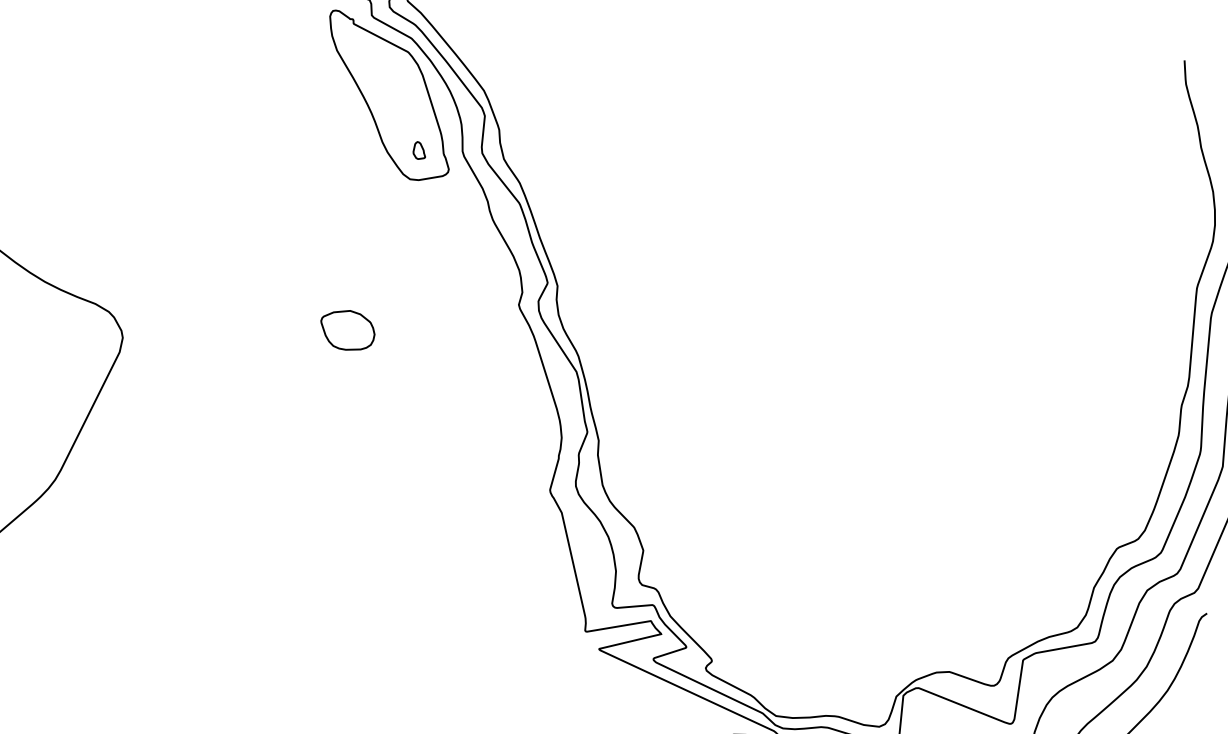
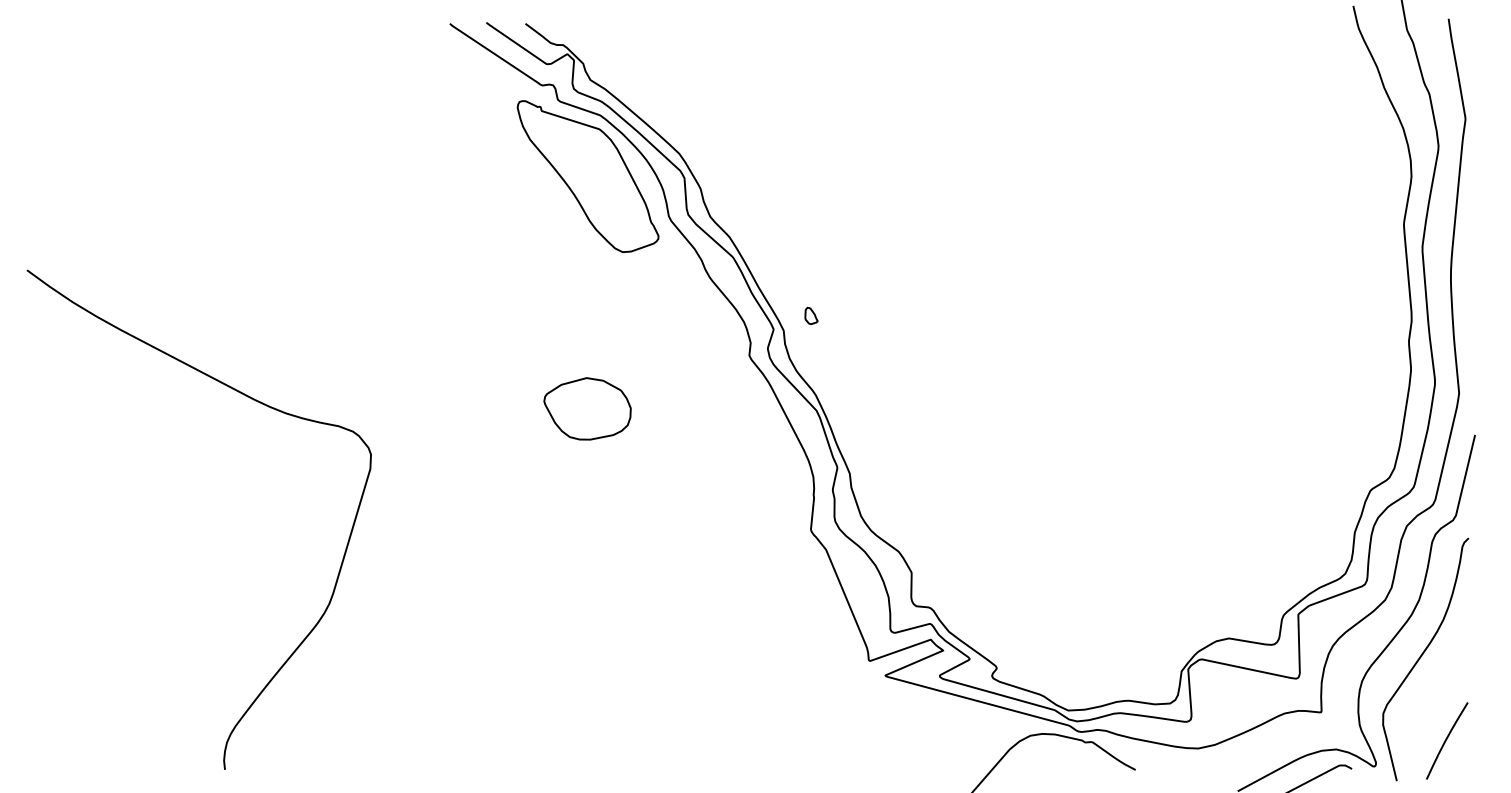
part: (420, 150) -> (811, 315), moved
part: (347, 330) -> (587, 409), size x1.6

